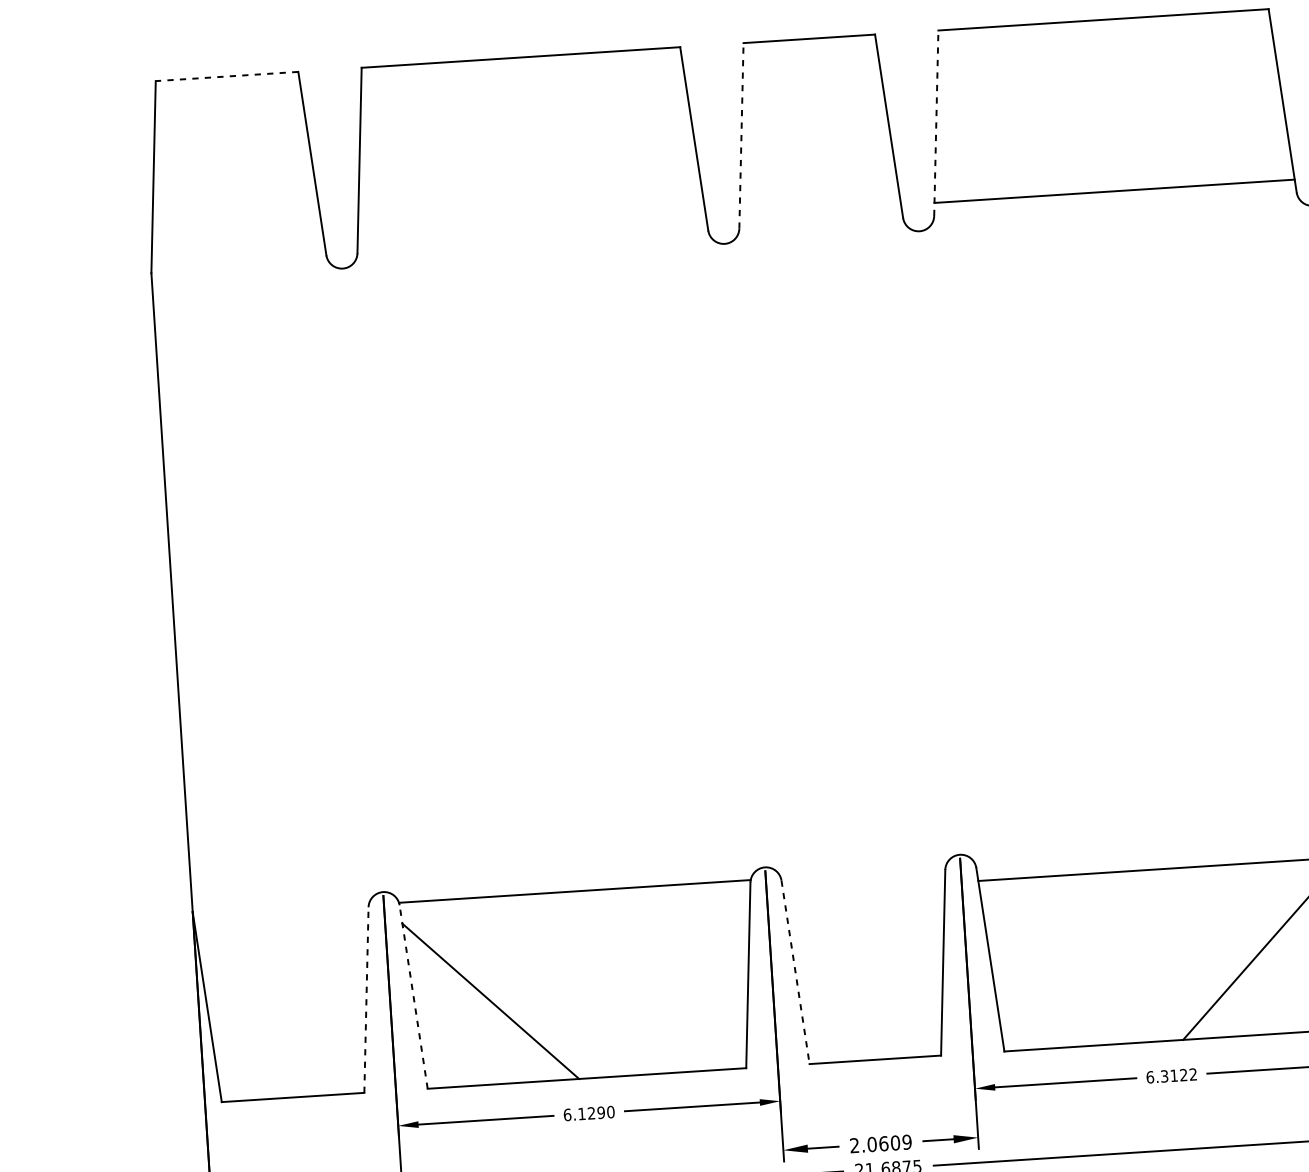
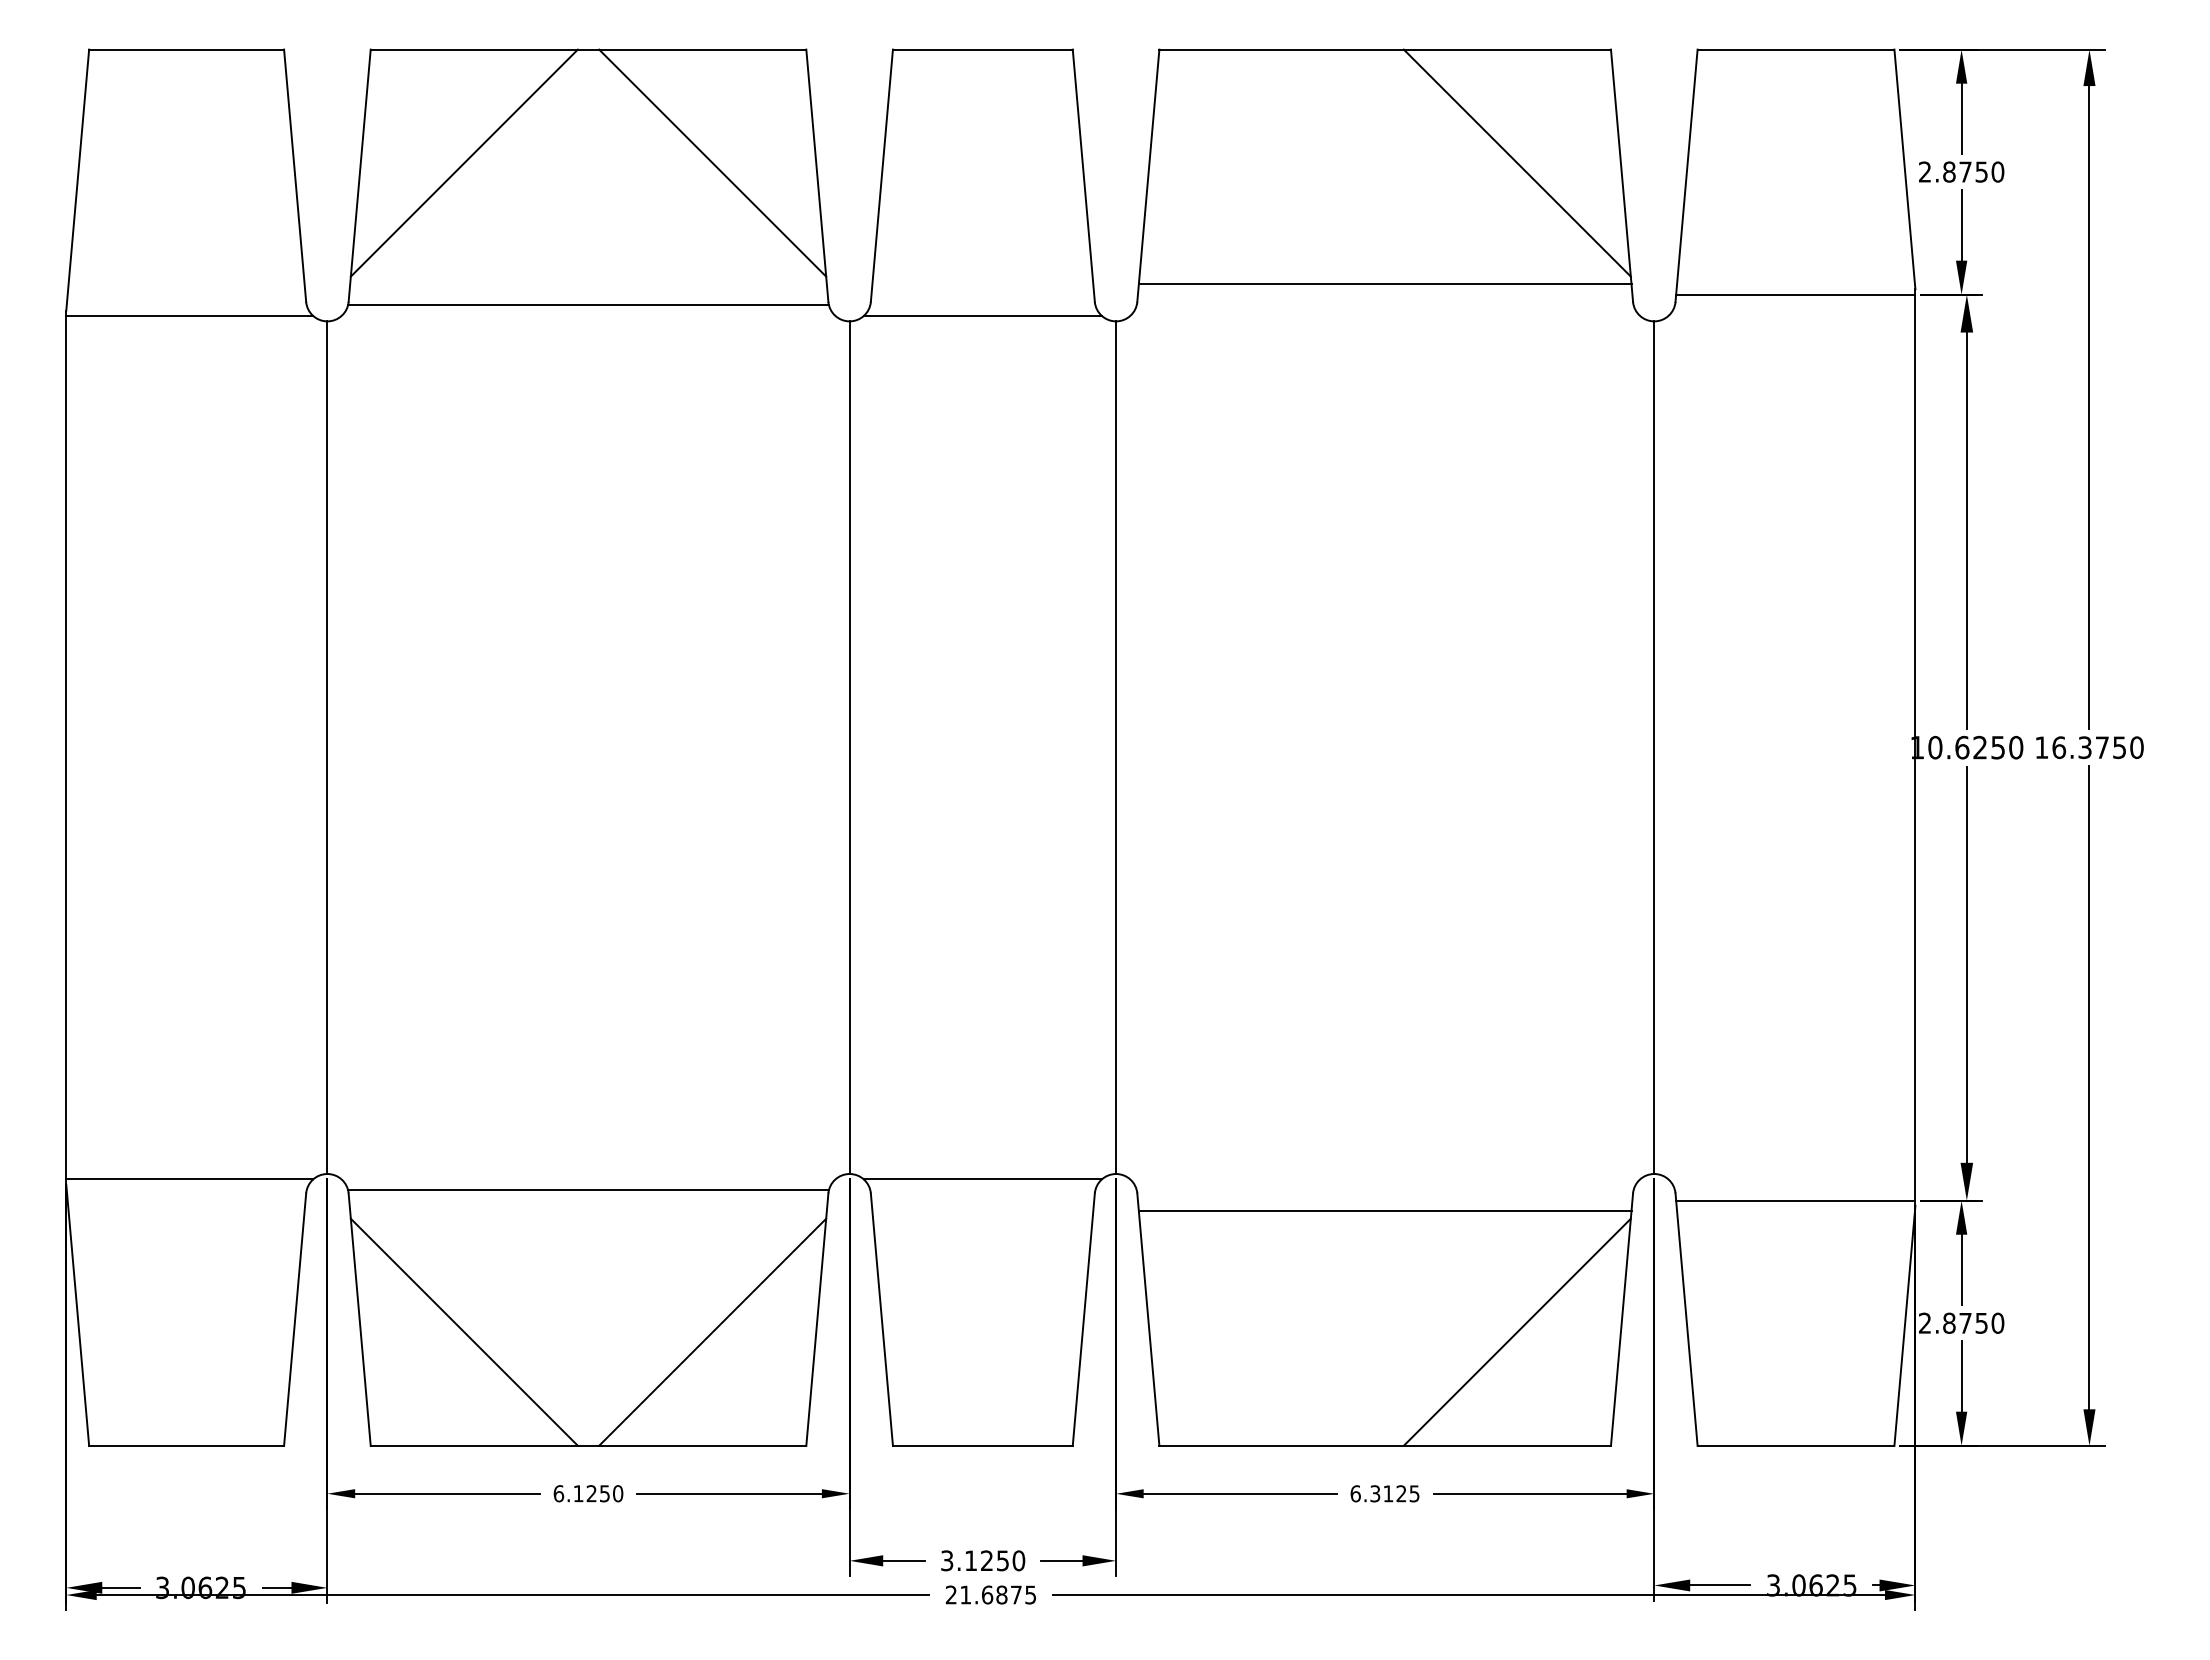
line: (226, 76) -> (186, 49), dashed -> solid
line: (1204, 96) -> (1516, 162), added
line: (936, 123) -> (1148, 175), dashed -> solid
line: (616, 134) -> (712, 162), added
line: (741, 135) -> (881, 175), dashed -> solid
line: (434, 145) -> (463, 162), added
line: (821, 234) -> (982, 316), added
line: (533, 244) -> (588, 305), added
line: (241, 271) -> (189, 316), added
line: (940, 542) -> (1116, 747), added
line: (744, 555) -> (849, 747), added
line: (363, 580) -> (327, 747), added
line: (862, 865) -> (982, 1179), added
line: (282, 902) -> (189, 1179), added
line: (795, 972) -> (881, 1319), dashed -> solid
line: (672, 989) -> (712, 1331), added
line: (413, 996) -> (359, 1319), dashed -> solid
line: (366, 999) -> (295, 1319), dashed -> solid
text: (1193, 1074) -> (1414, 1493), 6.3122 -> 6.3125
text: (600, 1112) -> (604, 1493), 6.1290 -> 6.1250
text: (881, 1143) -> (983, 1560), 2.0609 -> 3.1250

